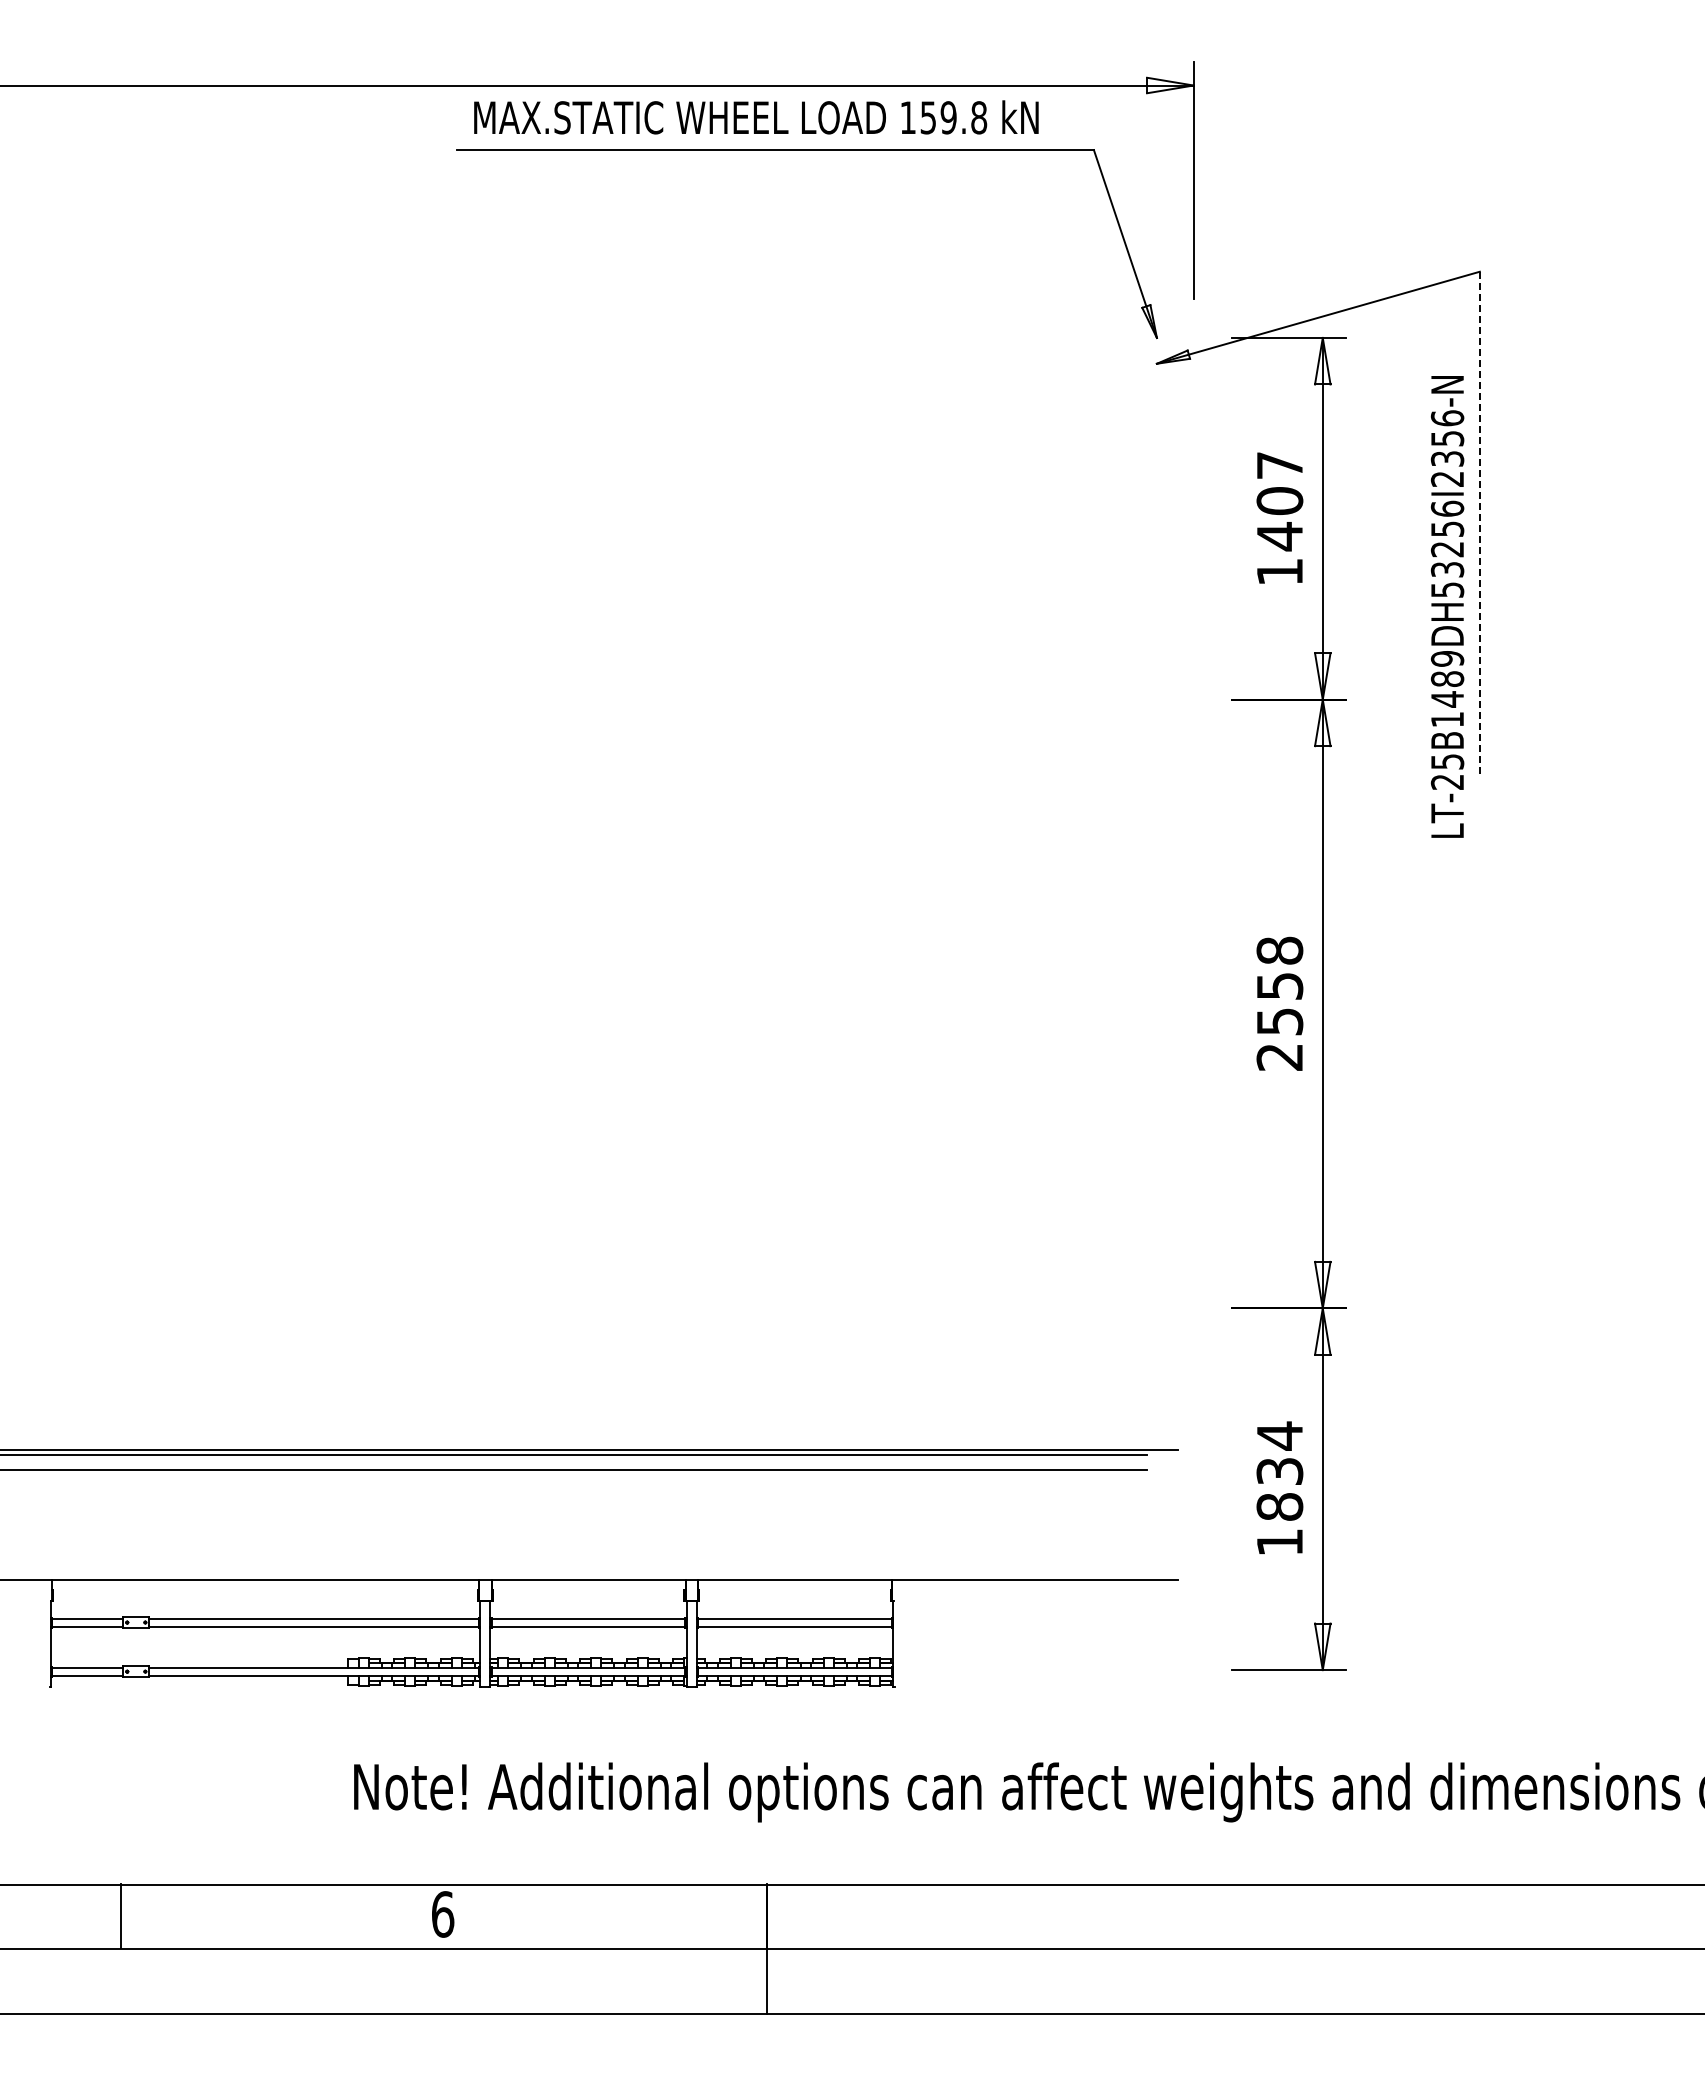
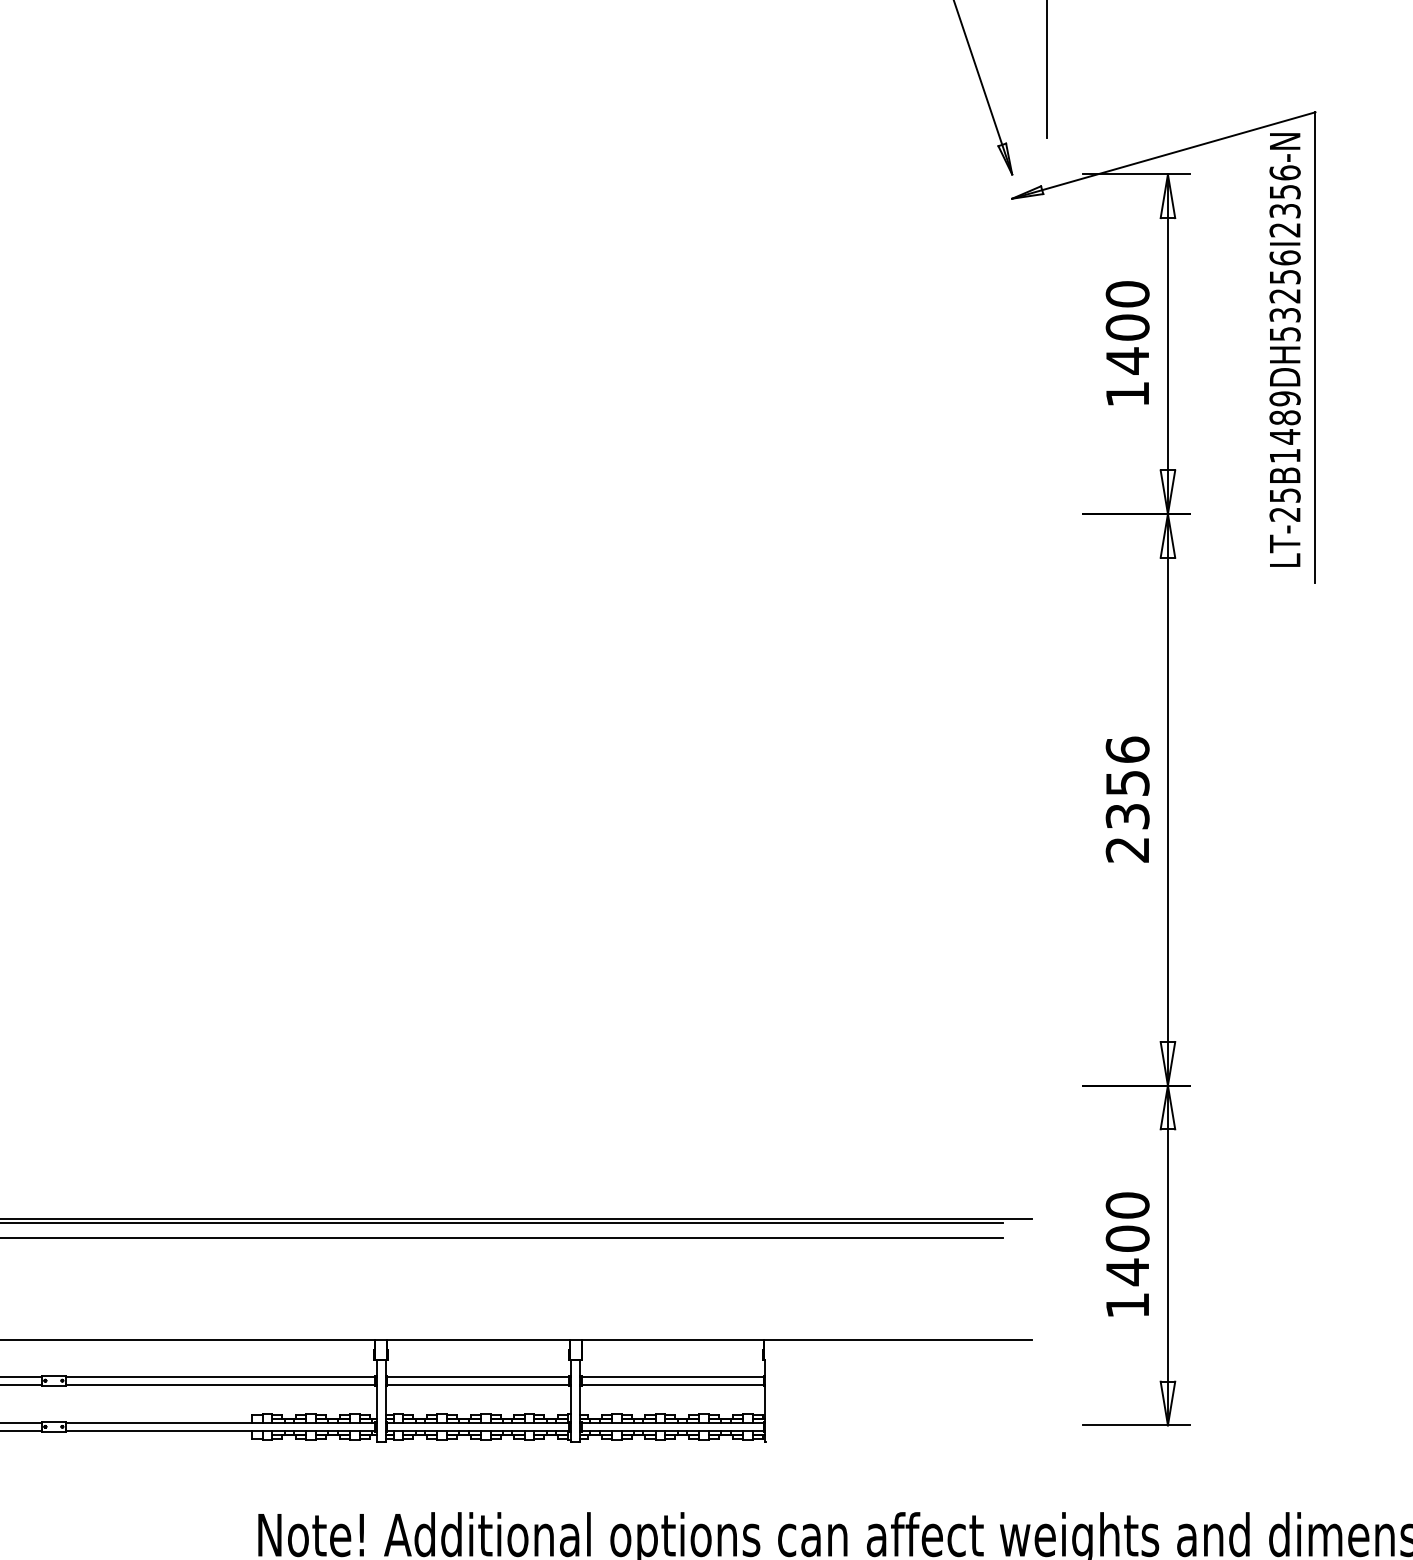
text: (1279, 465) -> (1127, 294), 1407 -> 1400
line: (1479, 522) -> (1315, 347), dashed -> solid
text: (1447, 606) -> (1285, 349), moved
text: (1279, 985) -> (1127, 782), 2558 -> 2356
text: (1279, 1471) -> (1127, 1238), 1834 -> 1400

